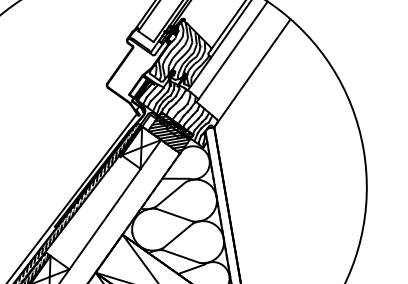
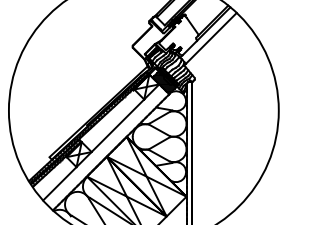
hatch: (177, 55) -> (177, 35), removed
line: (253, 70) -> (221, 52), removed

